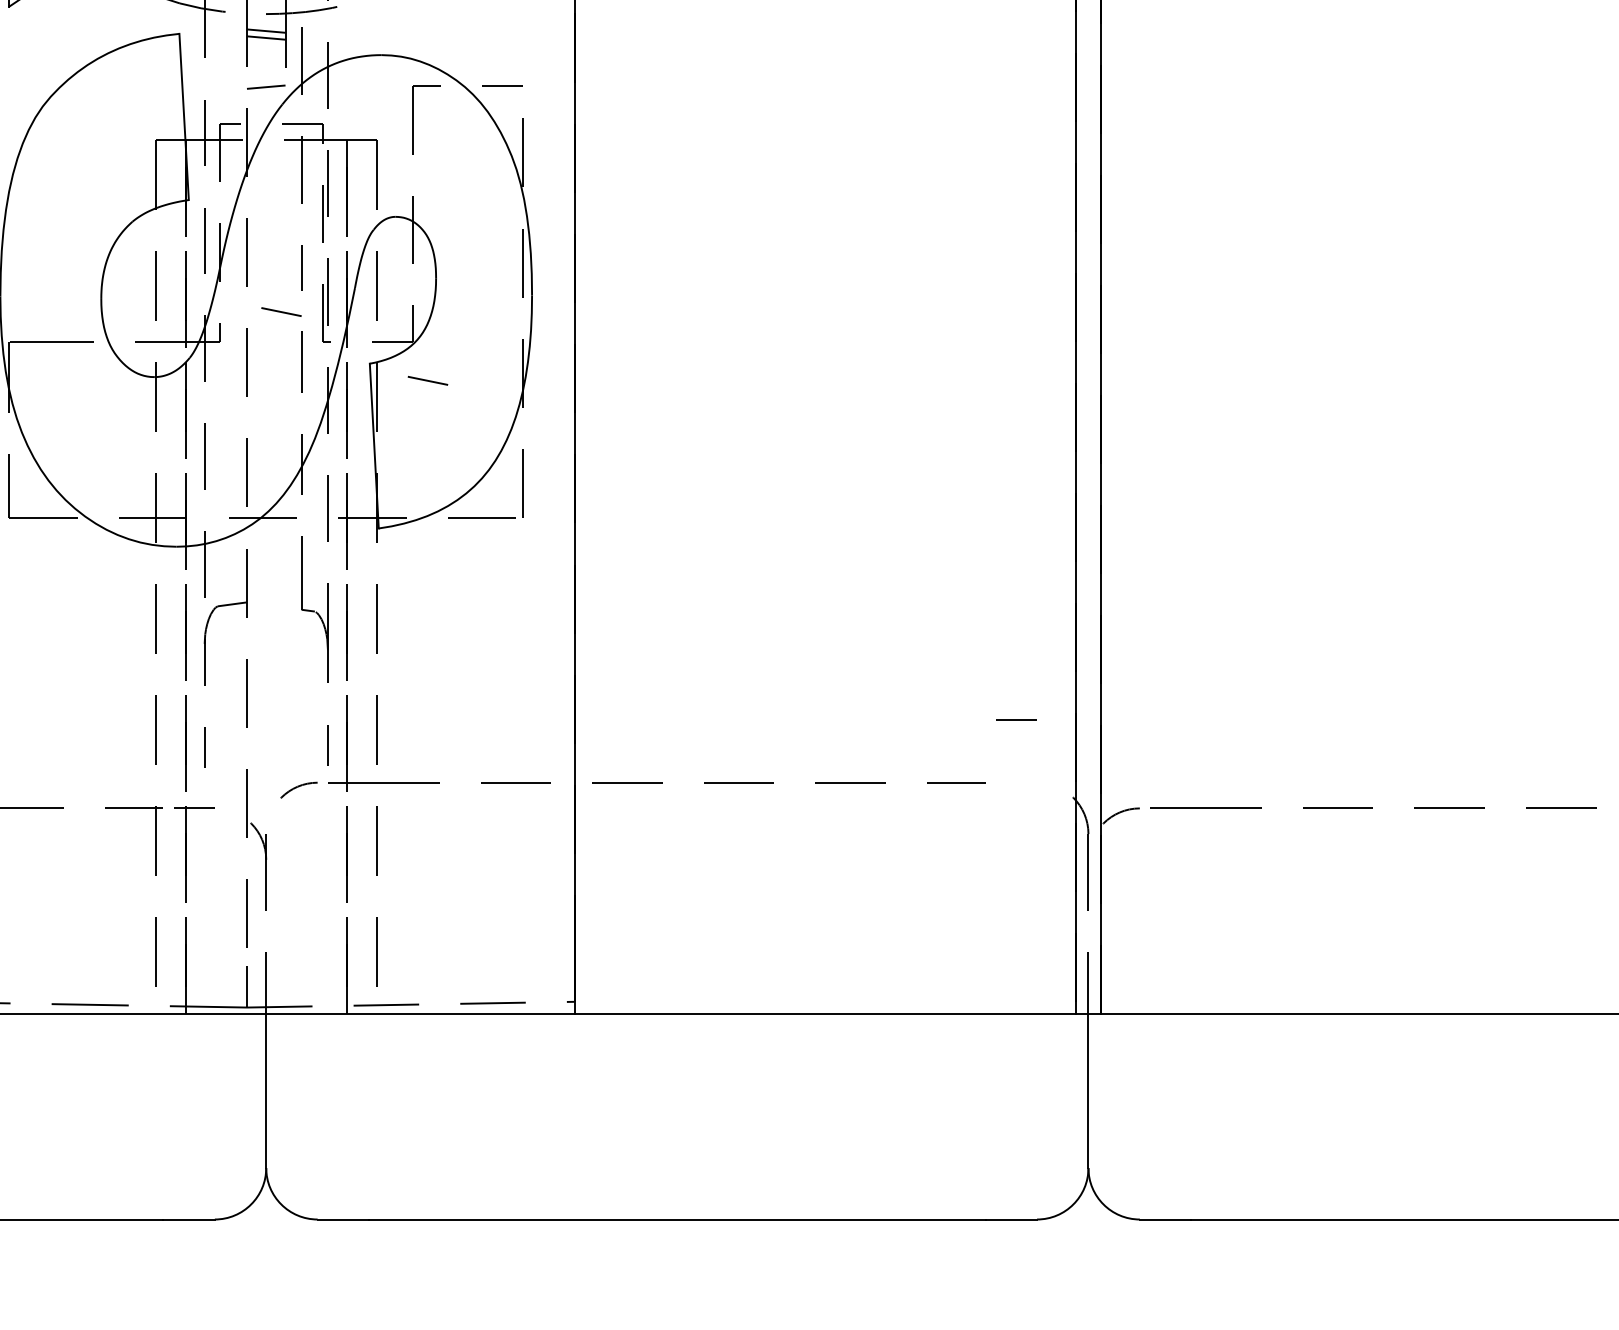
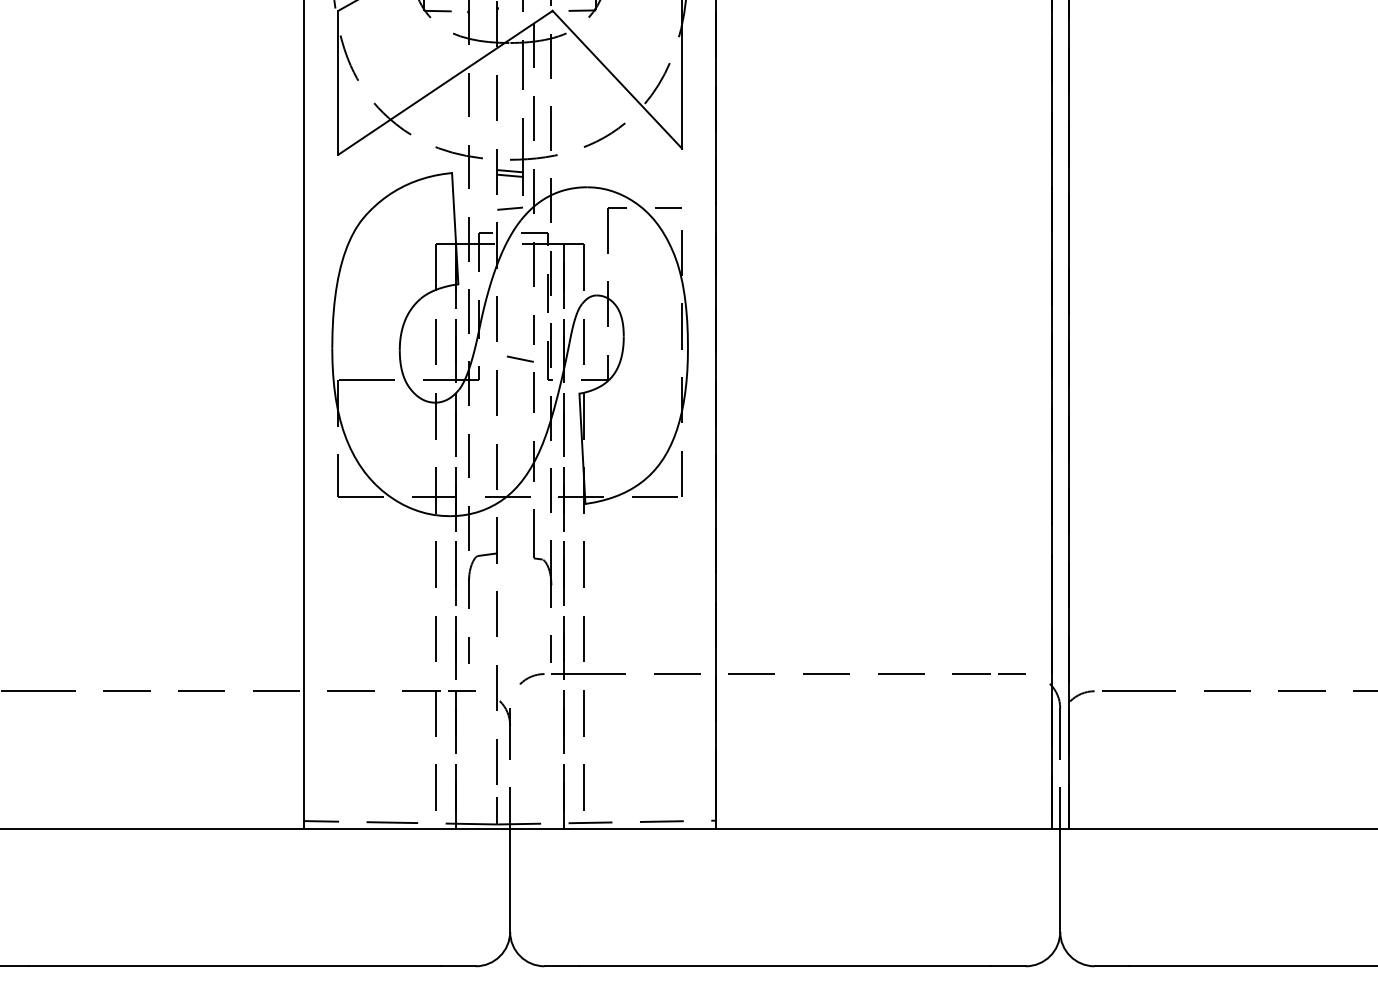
line: (426, 379) -> (617, 404), removed
line: (1015, 719) -> (1011, 673), moved

